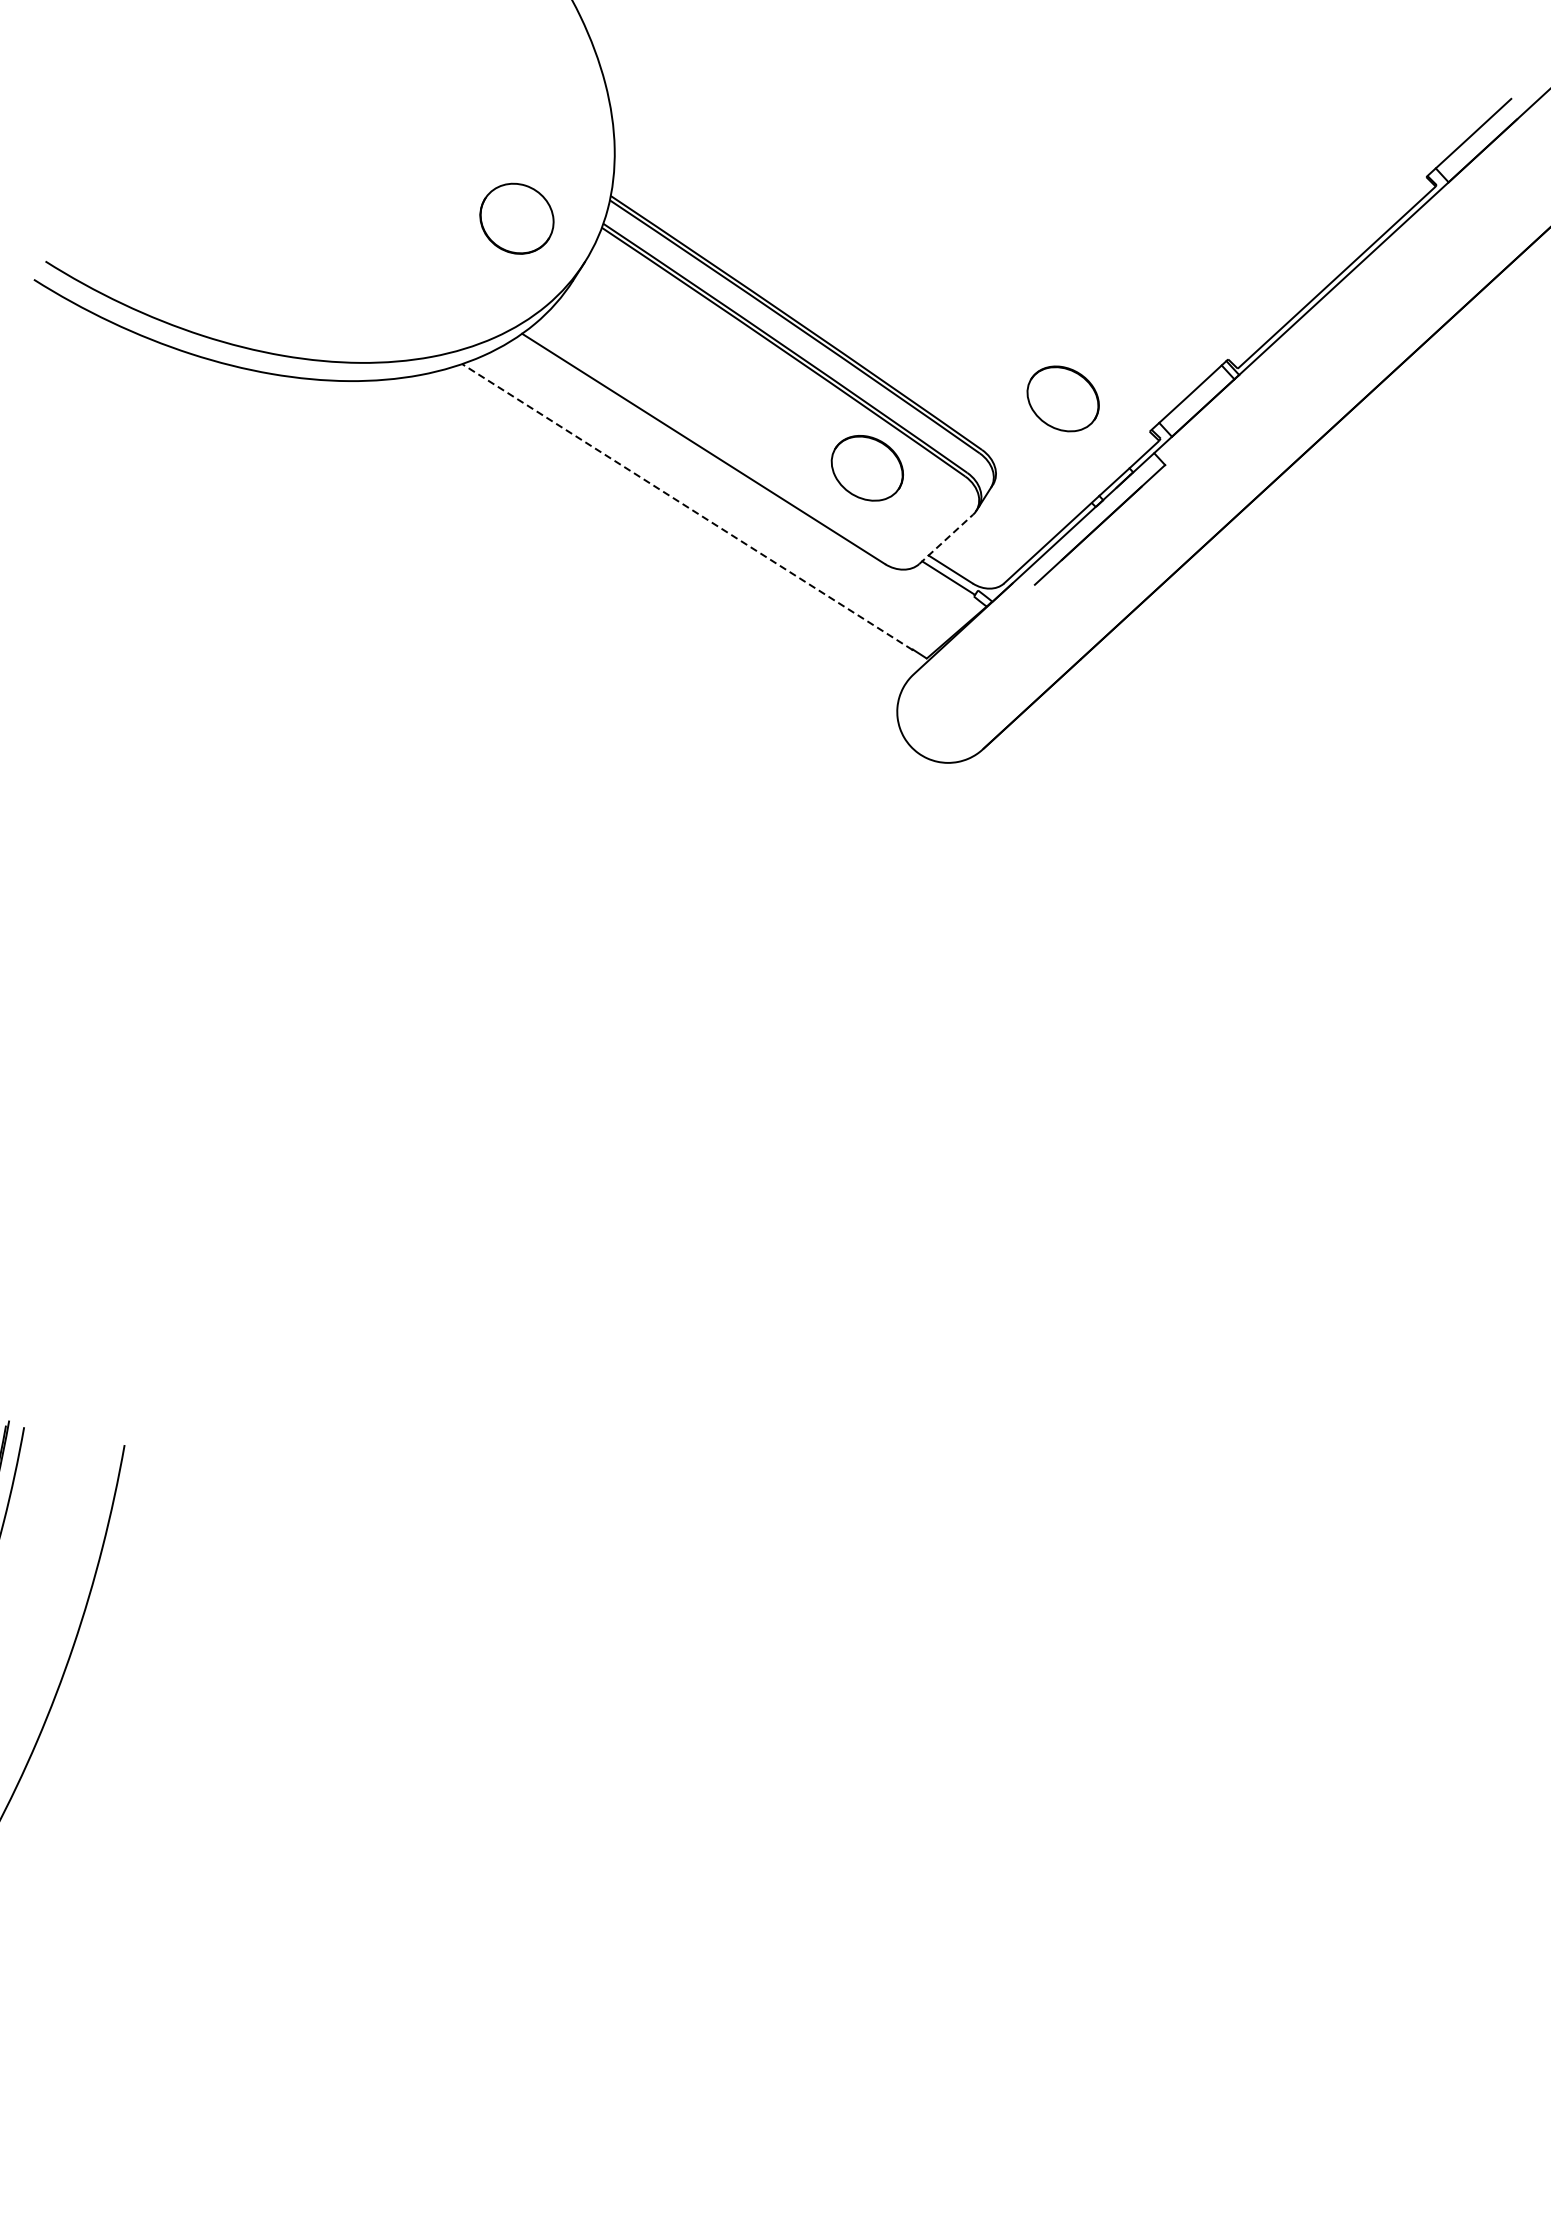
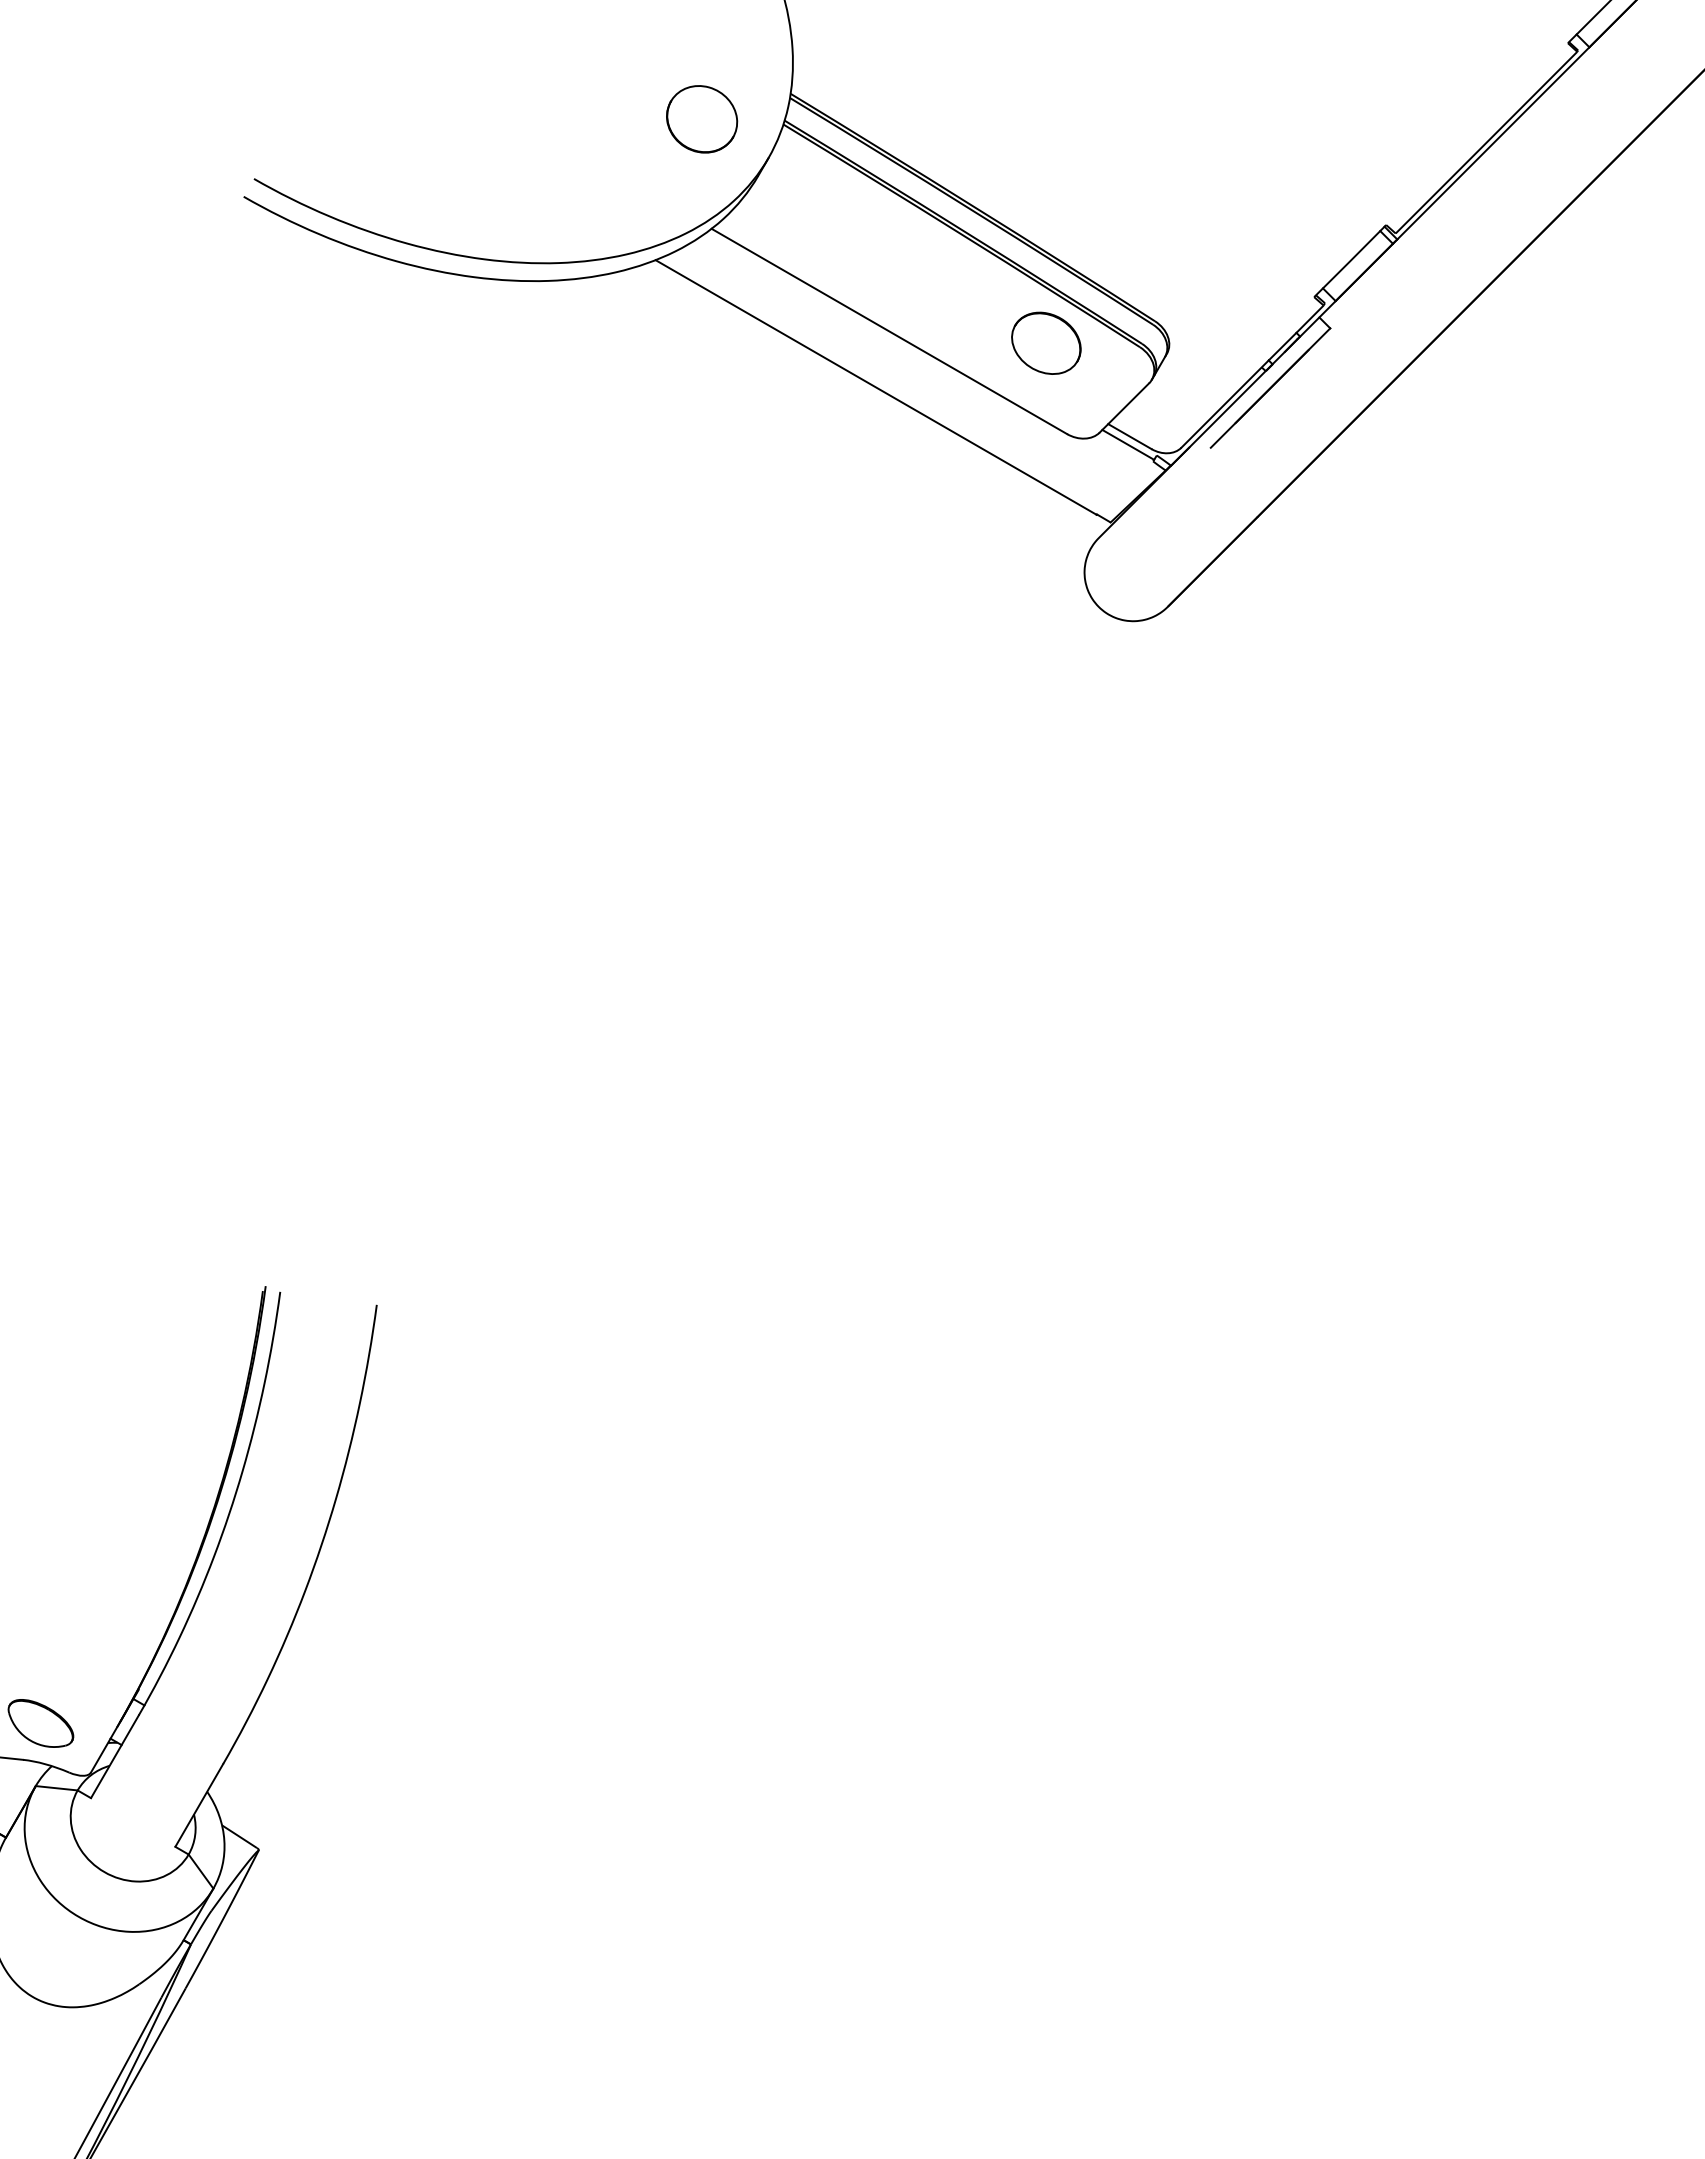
part: (1063, 398) -> (1230, 268), removed
line: (687, 507) -> (876, 387), dashed -> solid
line: (946, 539) -> (1124, 408), dashed -> solid

